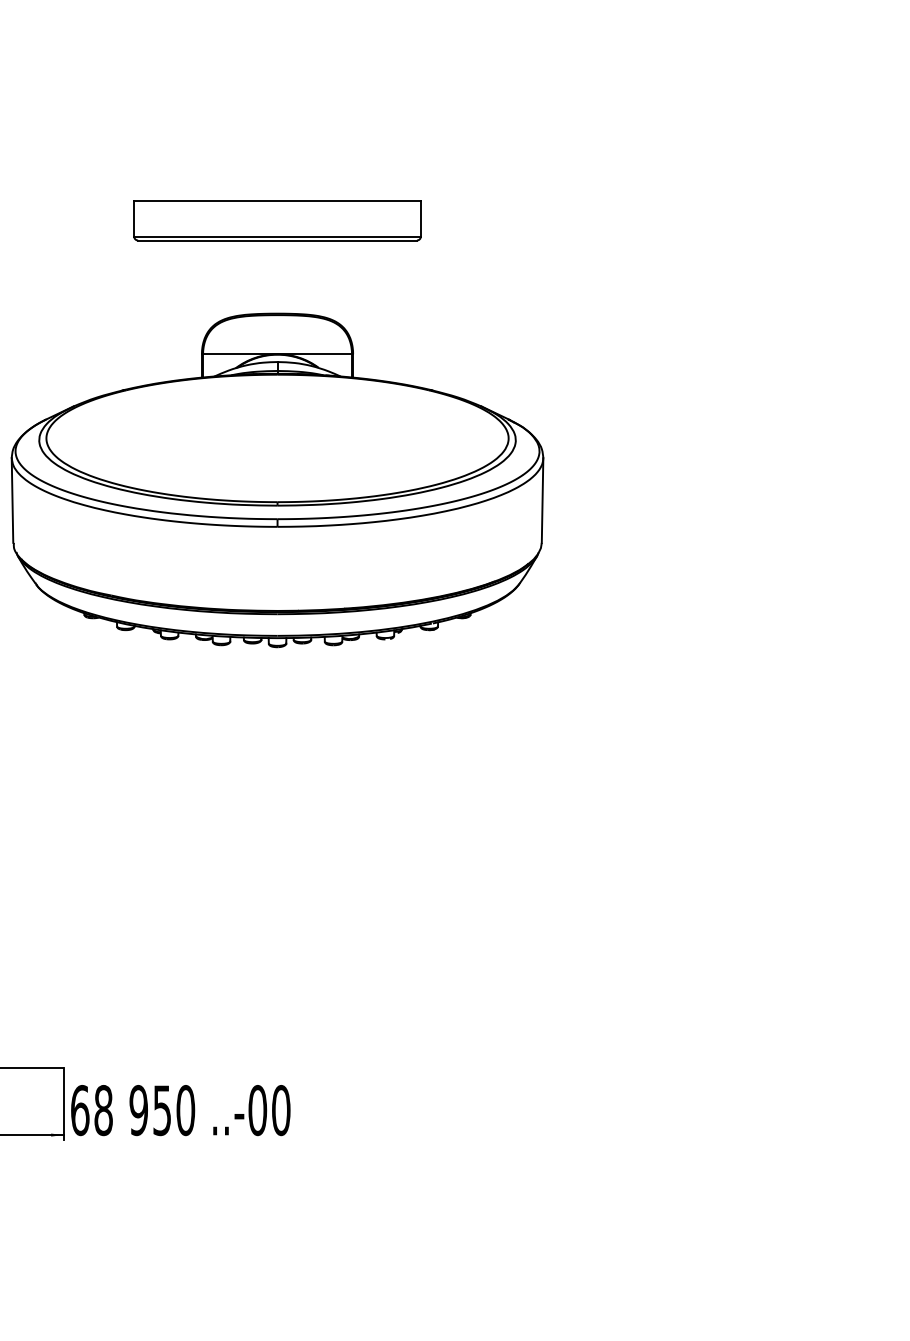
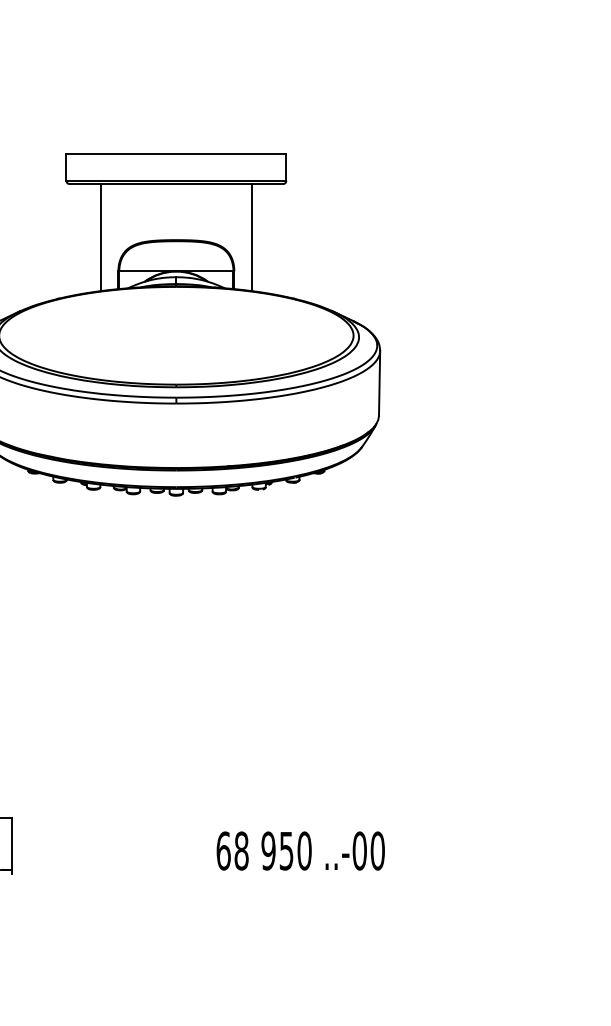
line: (178, 310) -> (100, 237), added
line: (376, 310) -> (252, 237), added
text: (180, 1110) -> (300, 851), moved

